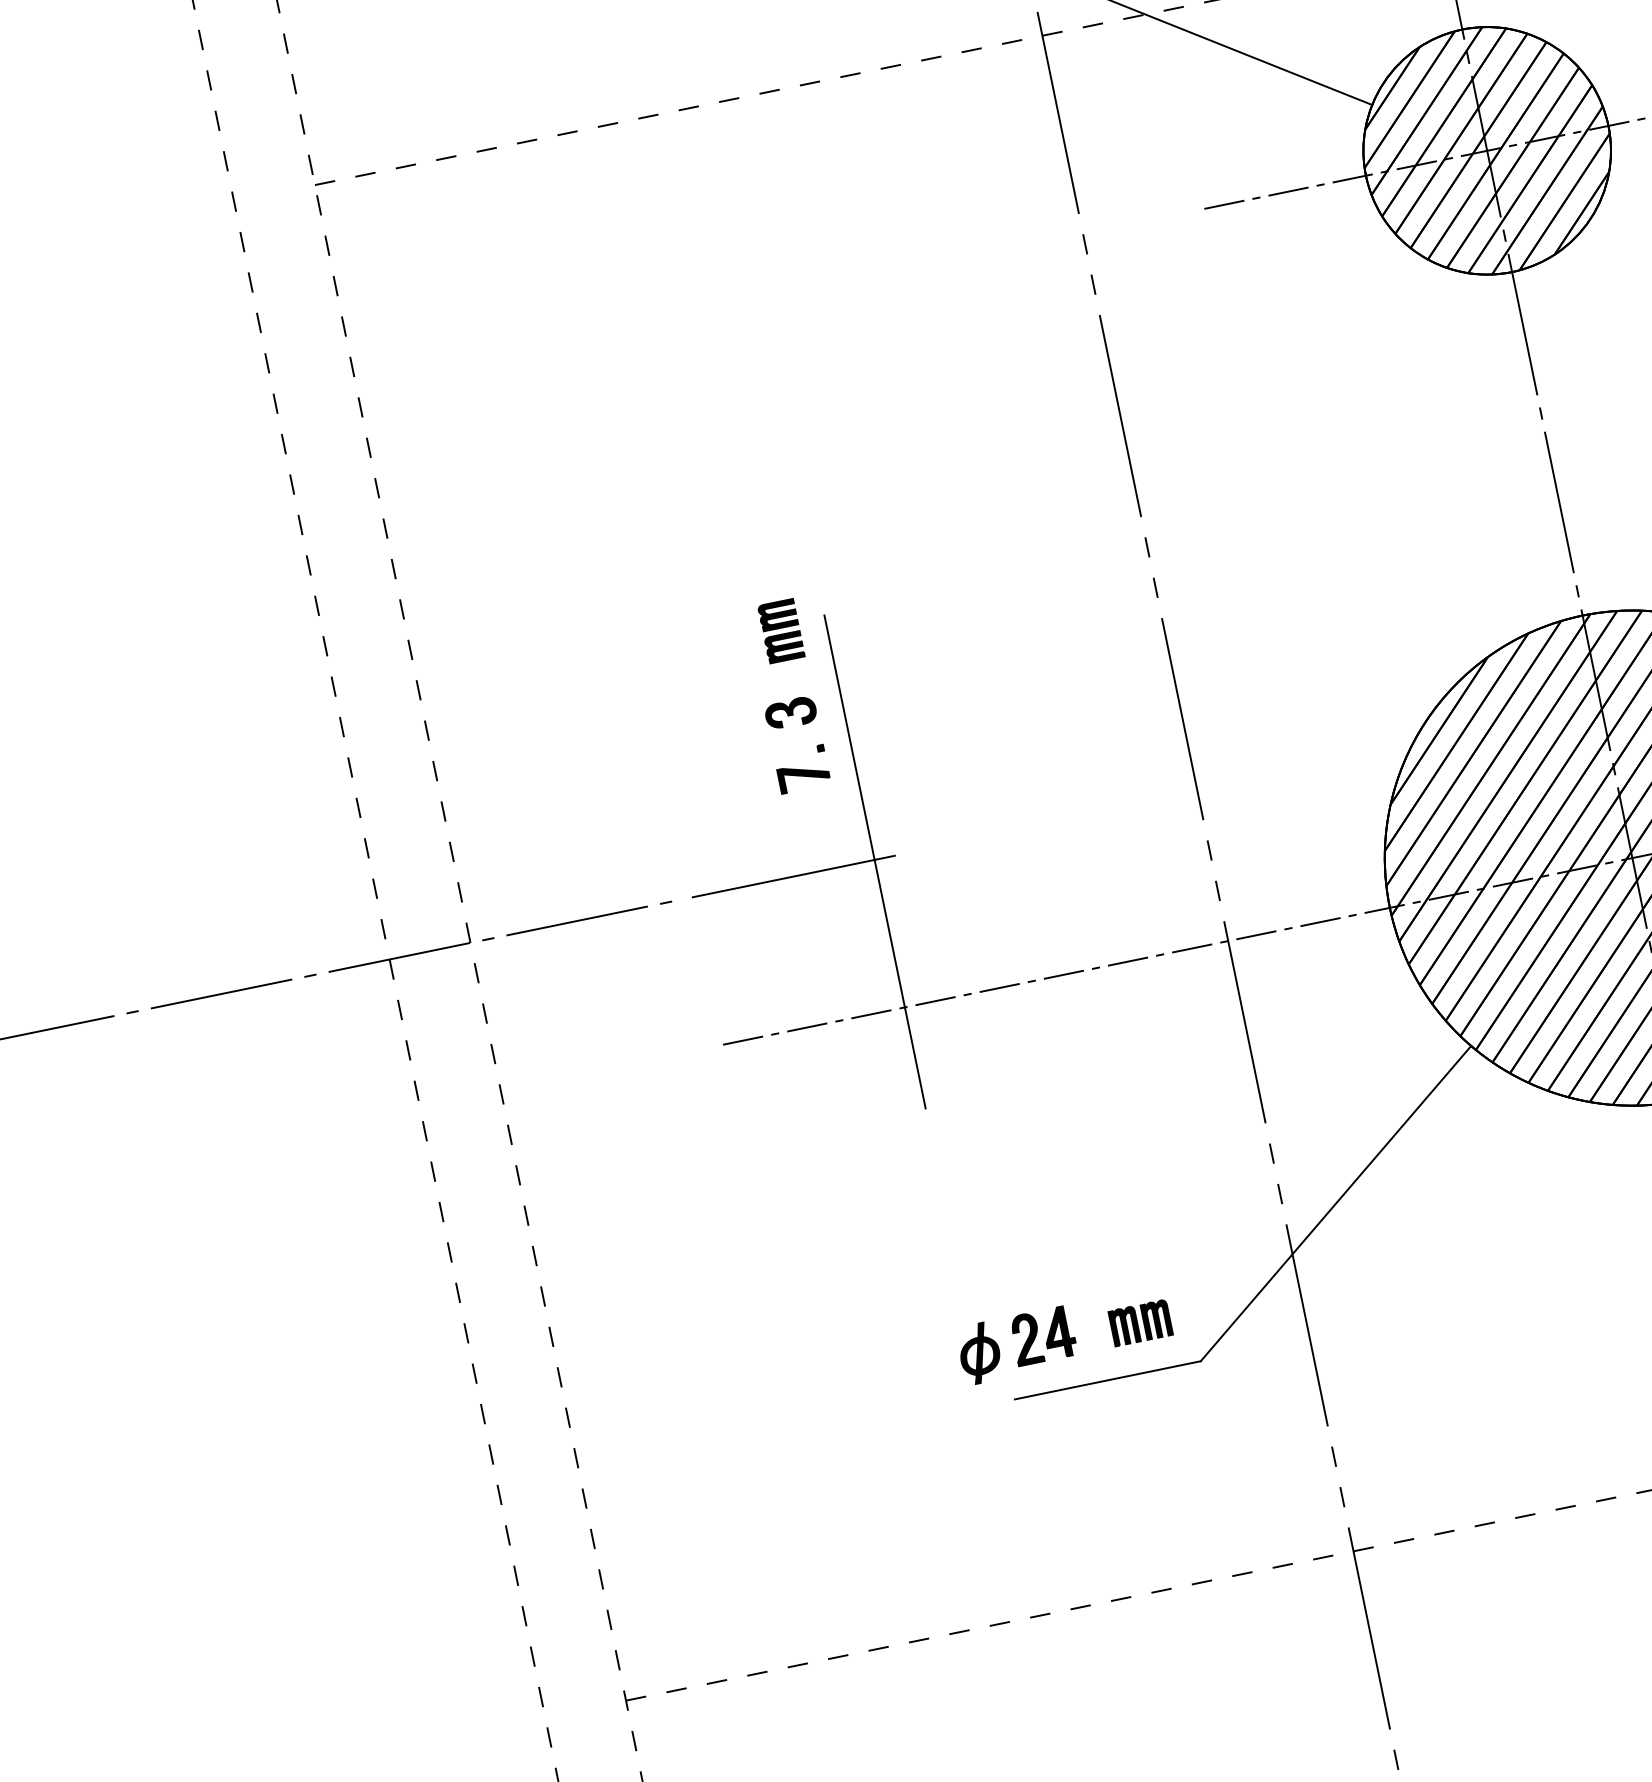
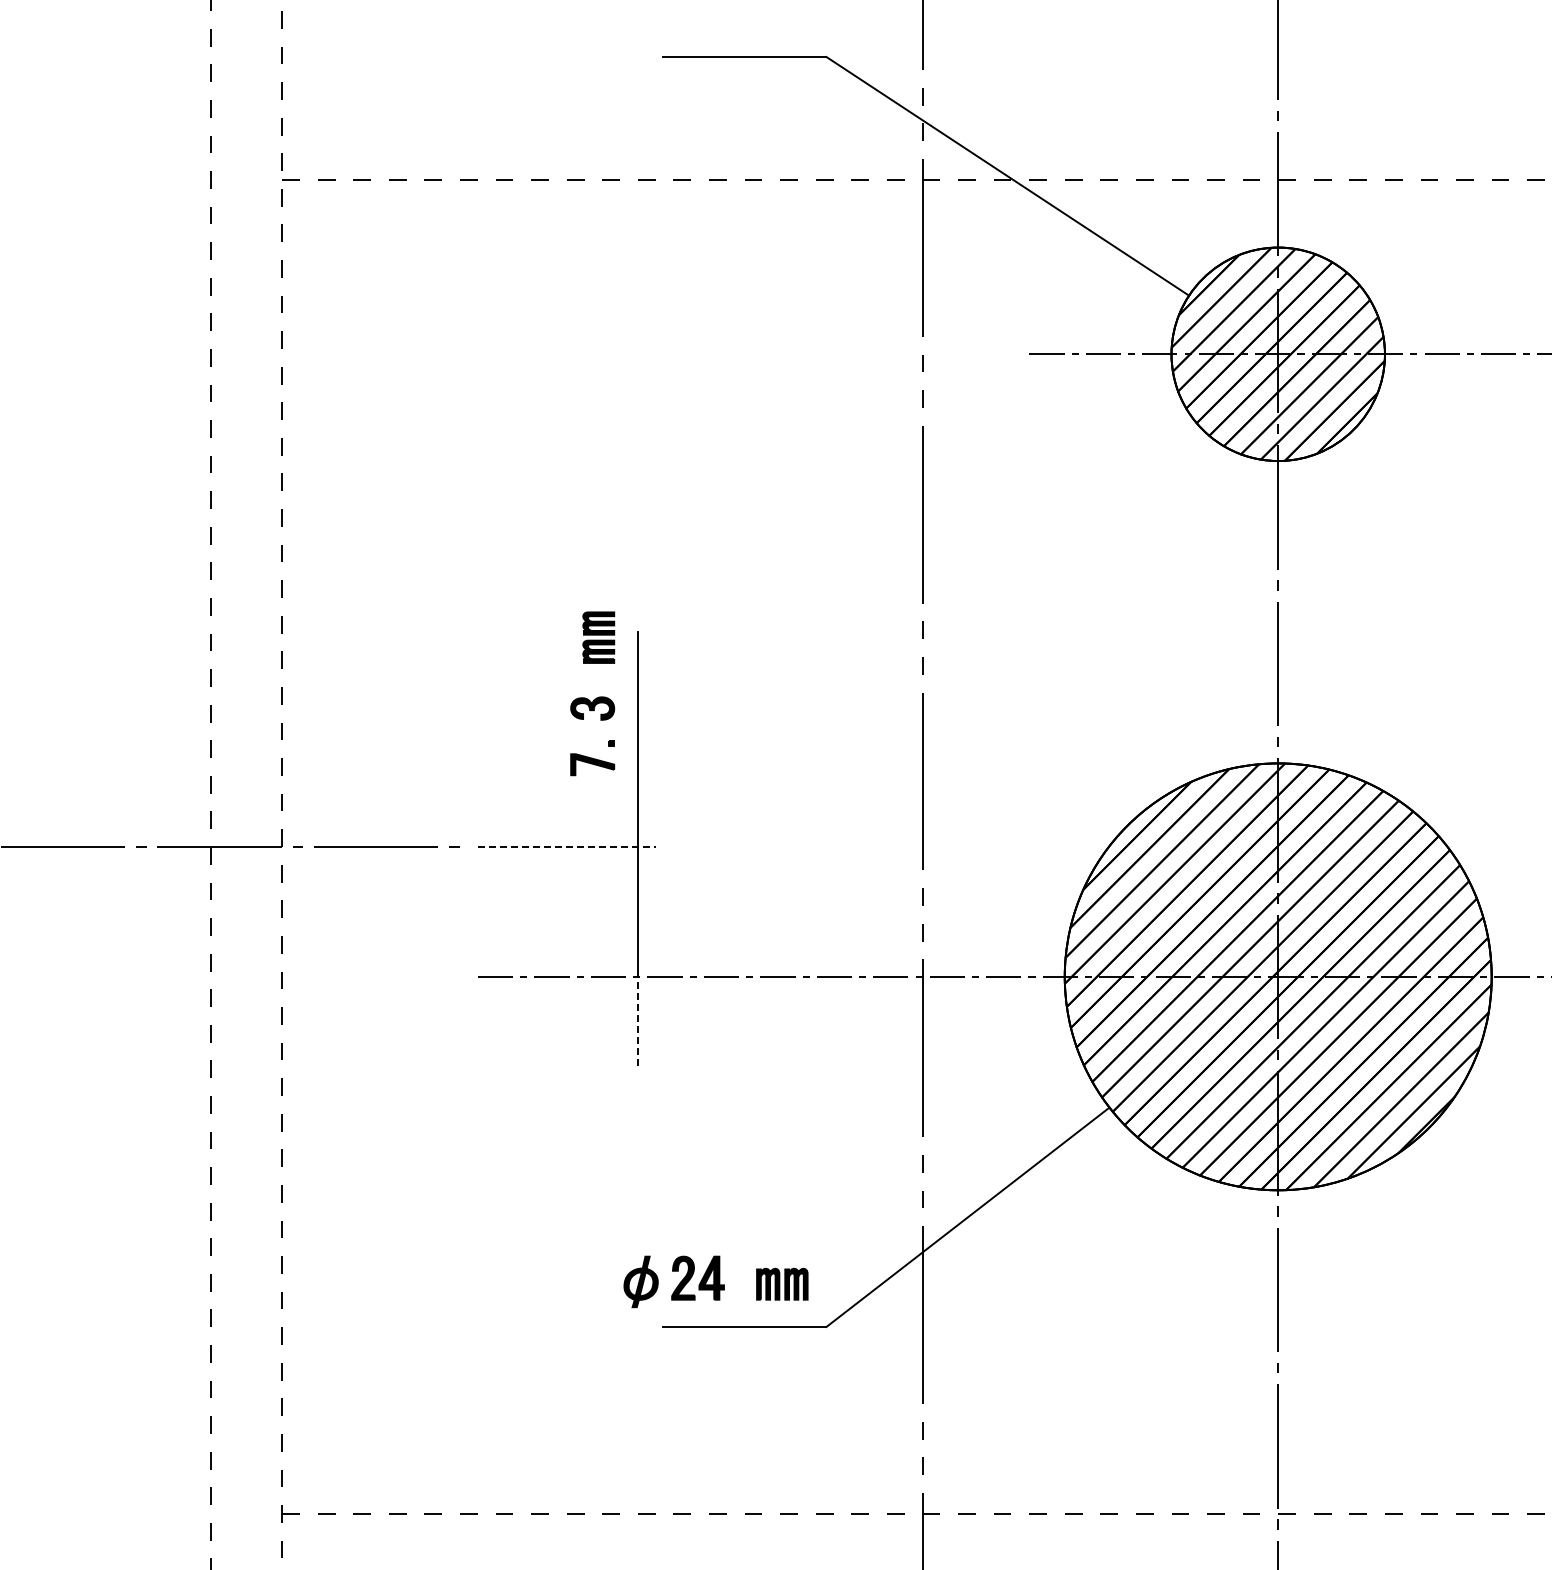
line: (793, 877) -> (566, 847), solid -> dashed
line: (914, 1057) -> (637, 1020), solid -> dashed

